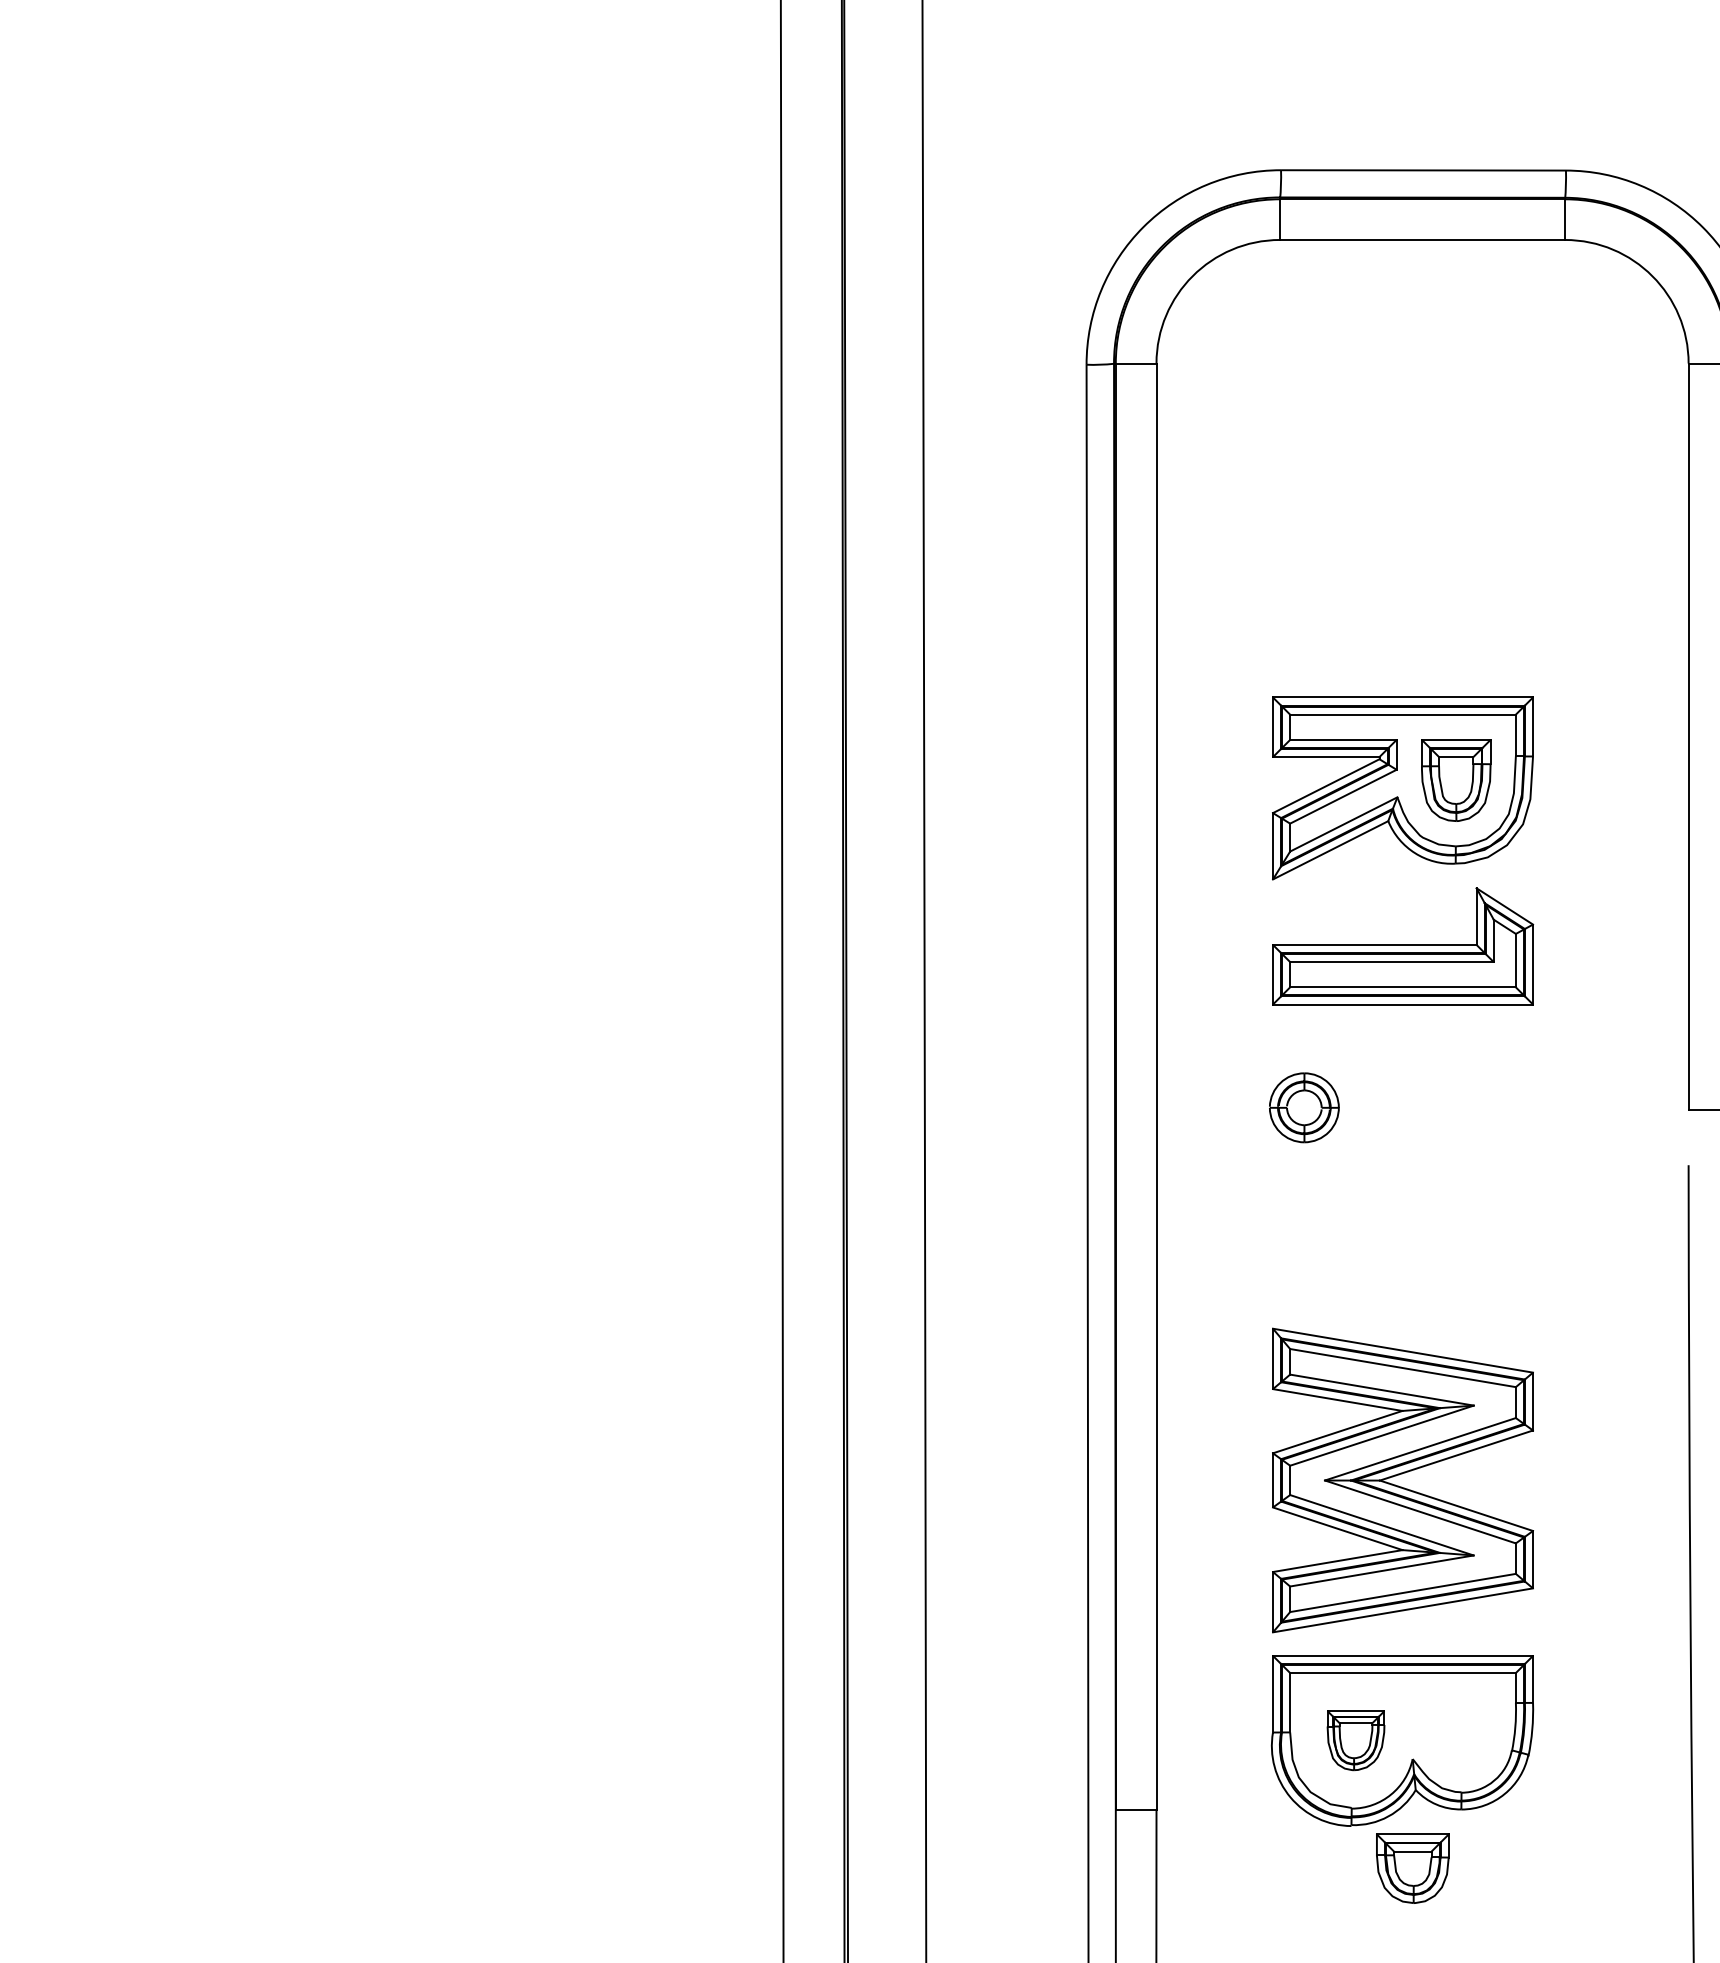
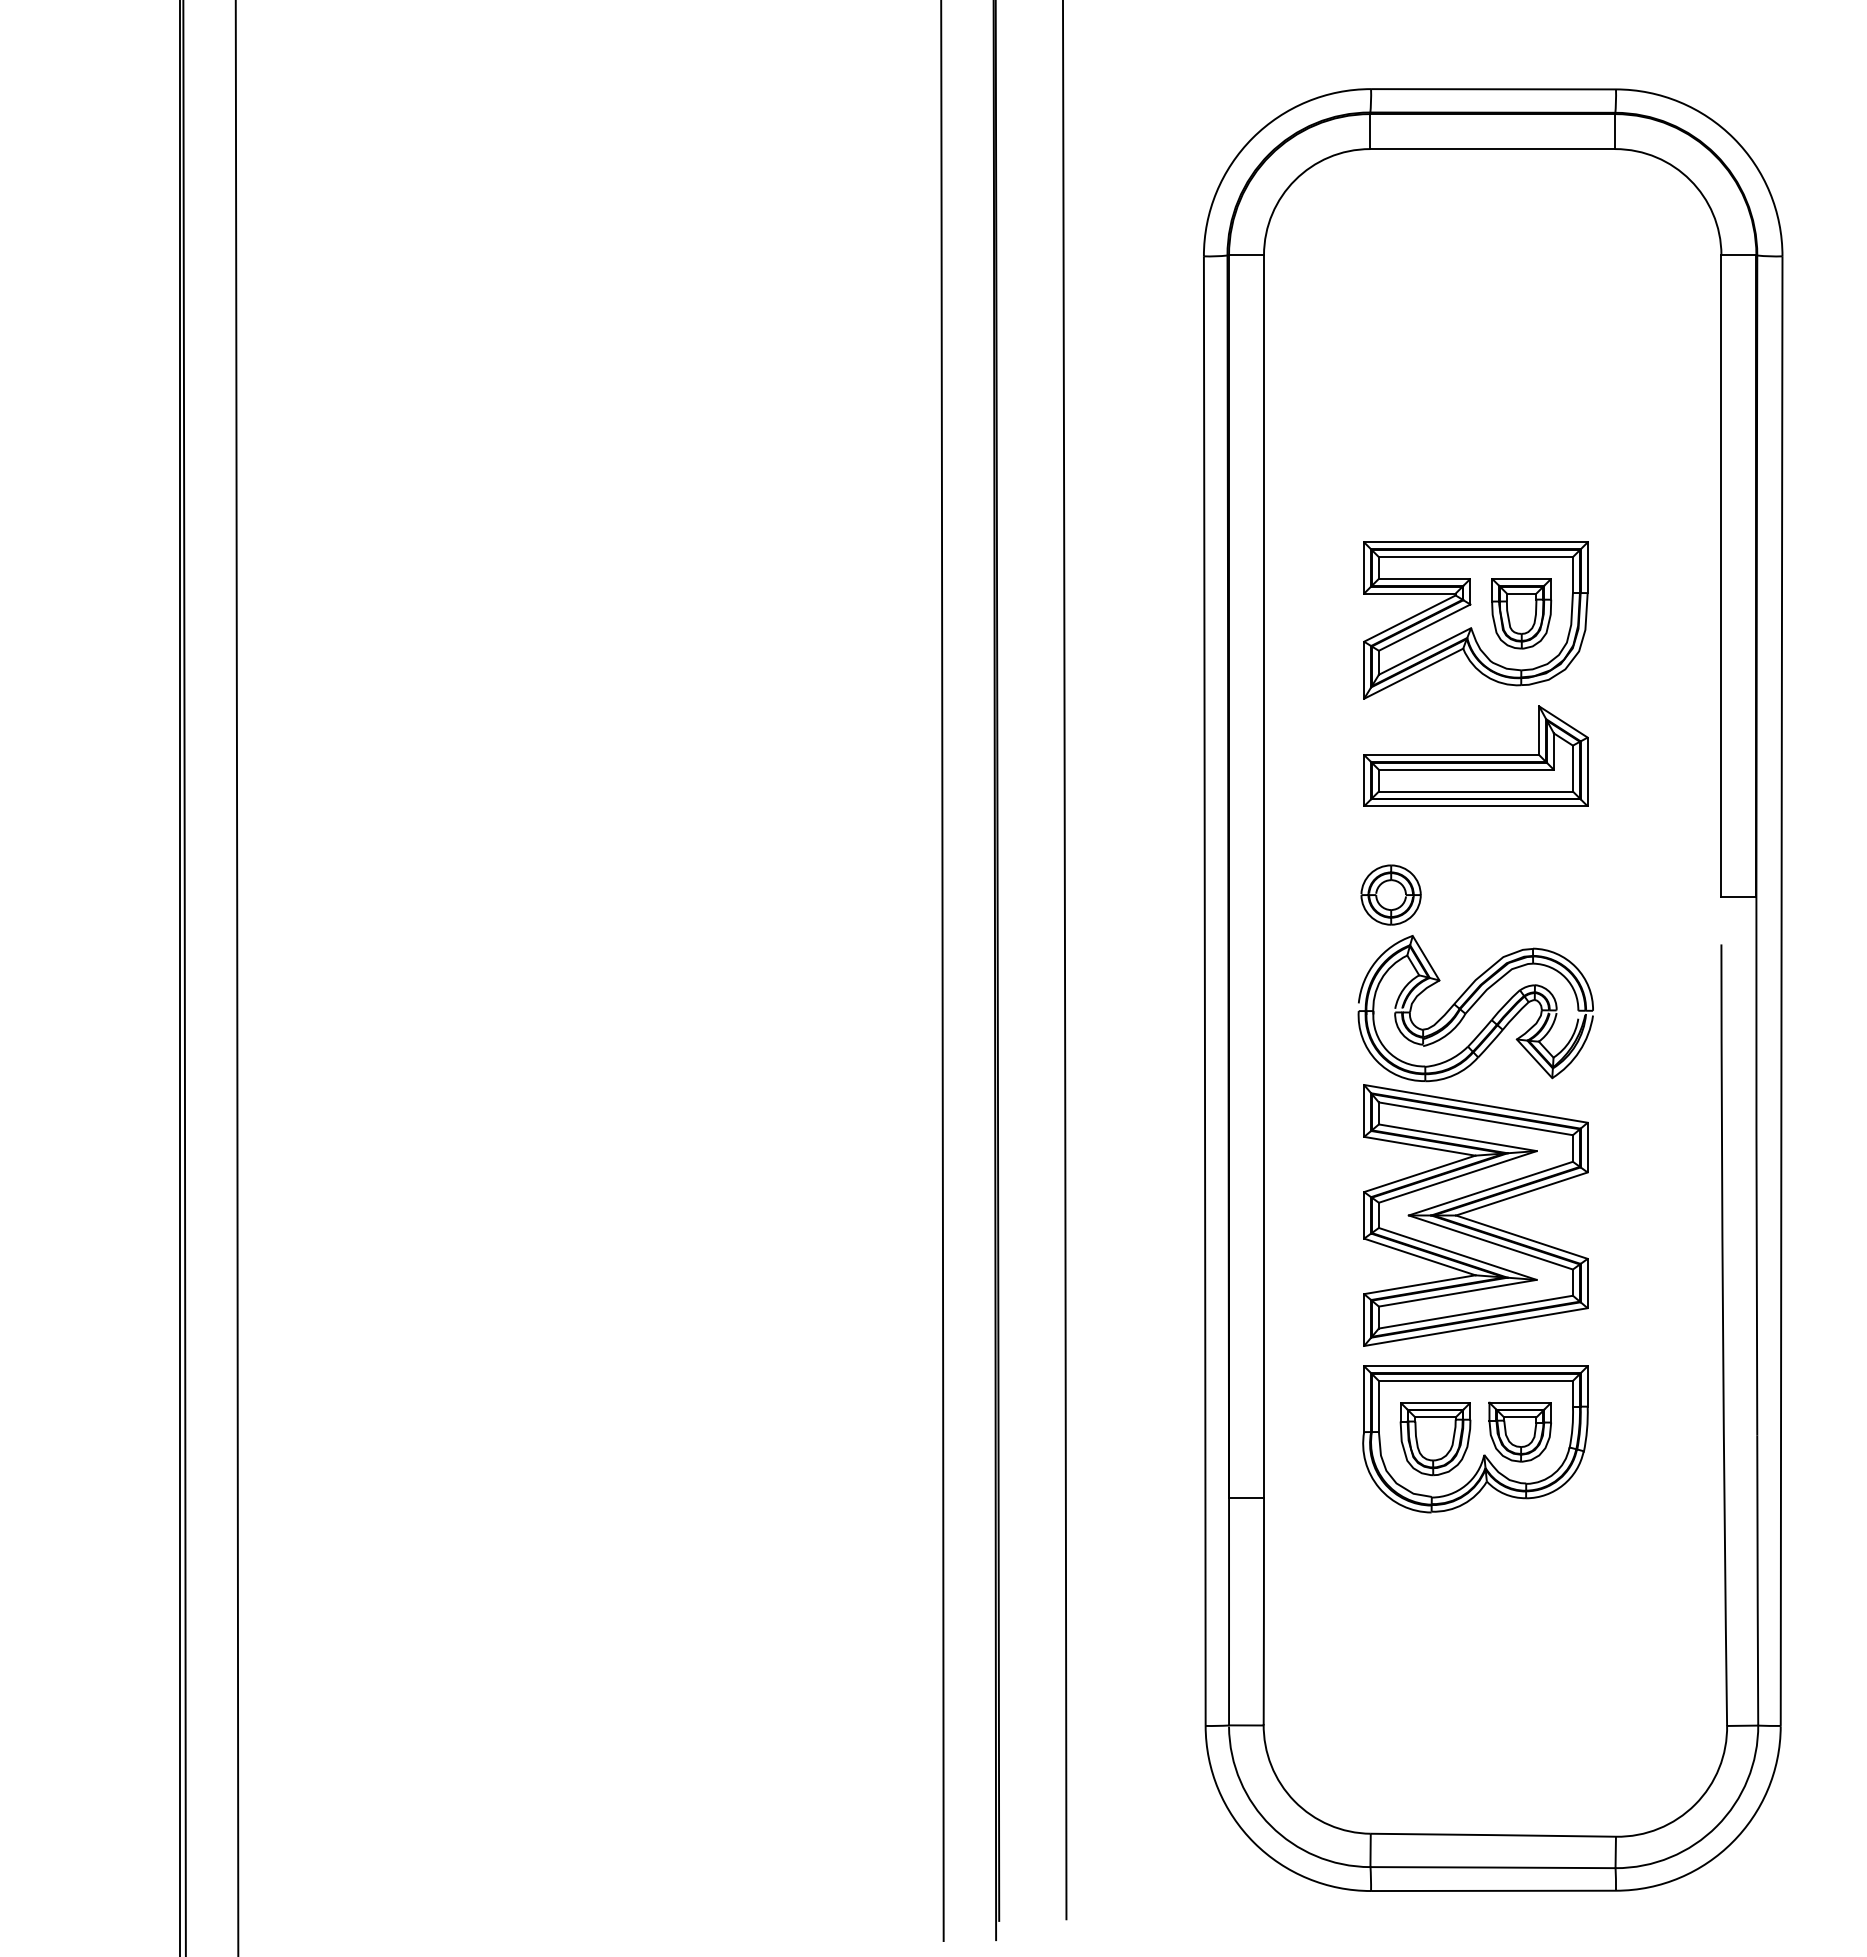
part: (1402, 1239) -> (1475, 1008), added
part: (1355, 1741) -> (1435, 1439), size x1.43
part: (1411, 1867) -> (1519, 1431), moved

